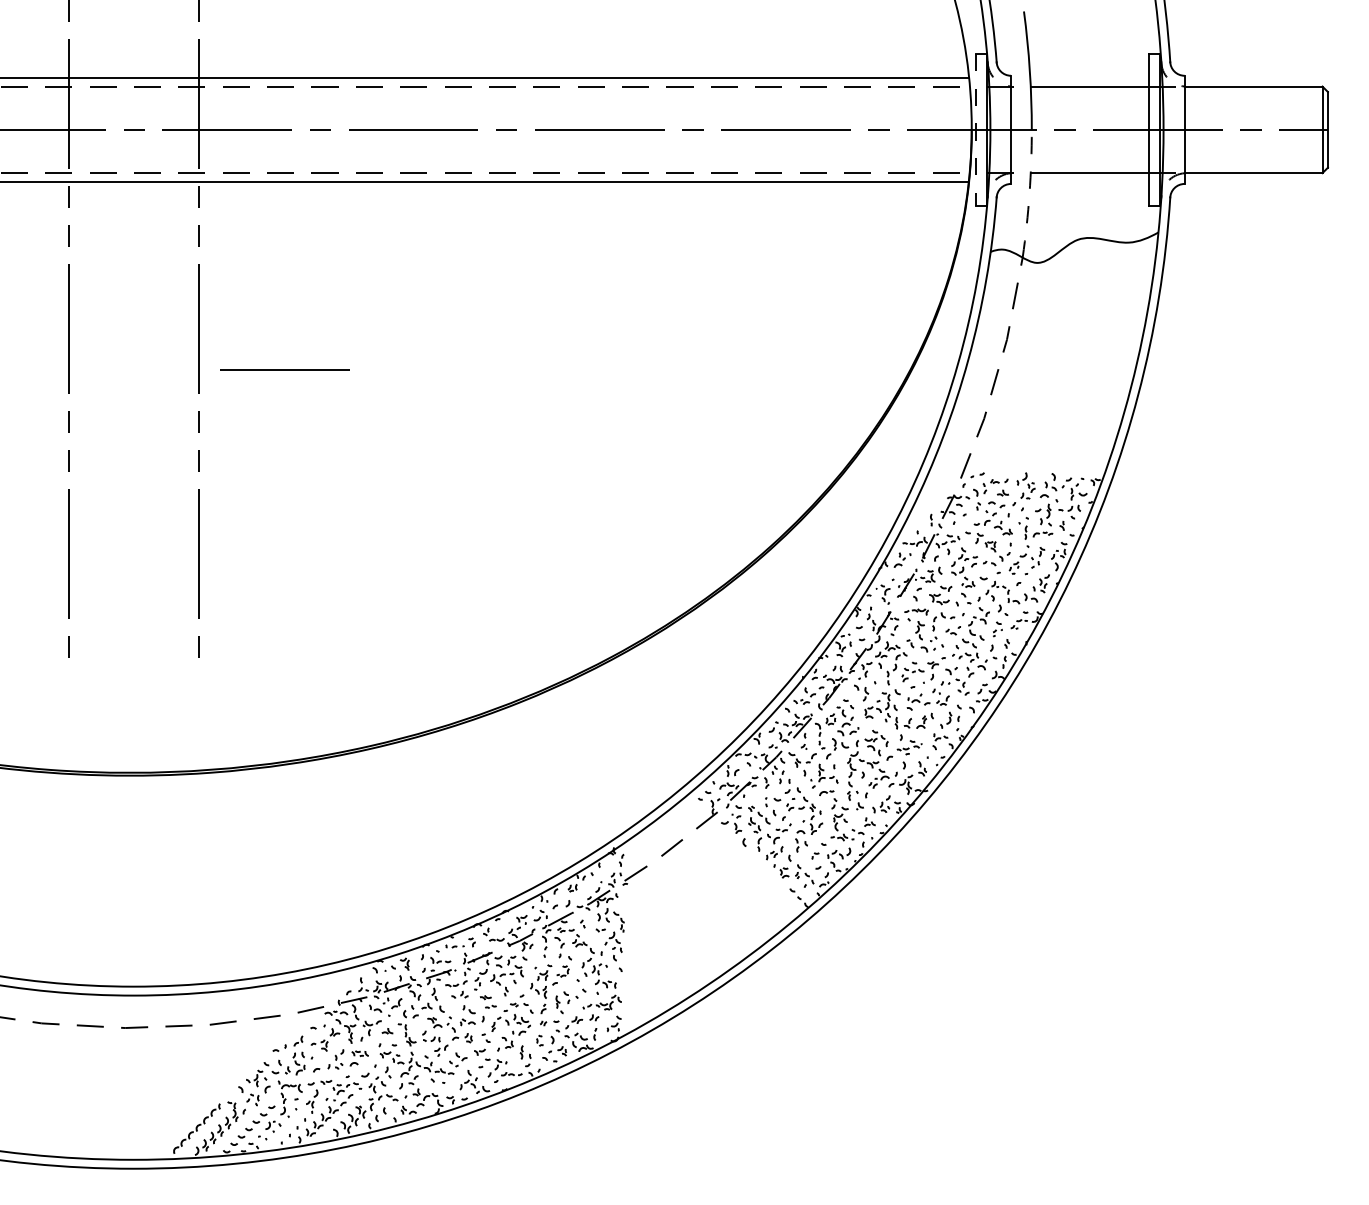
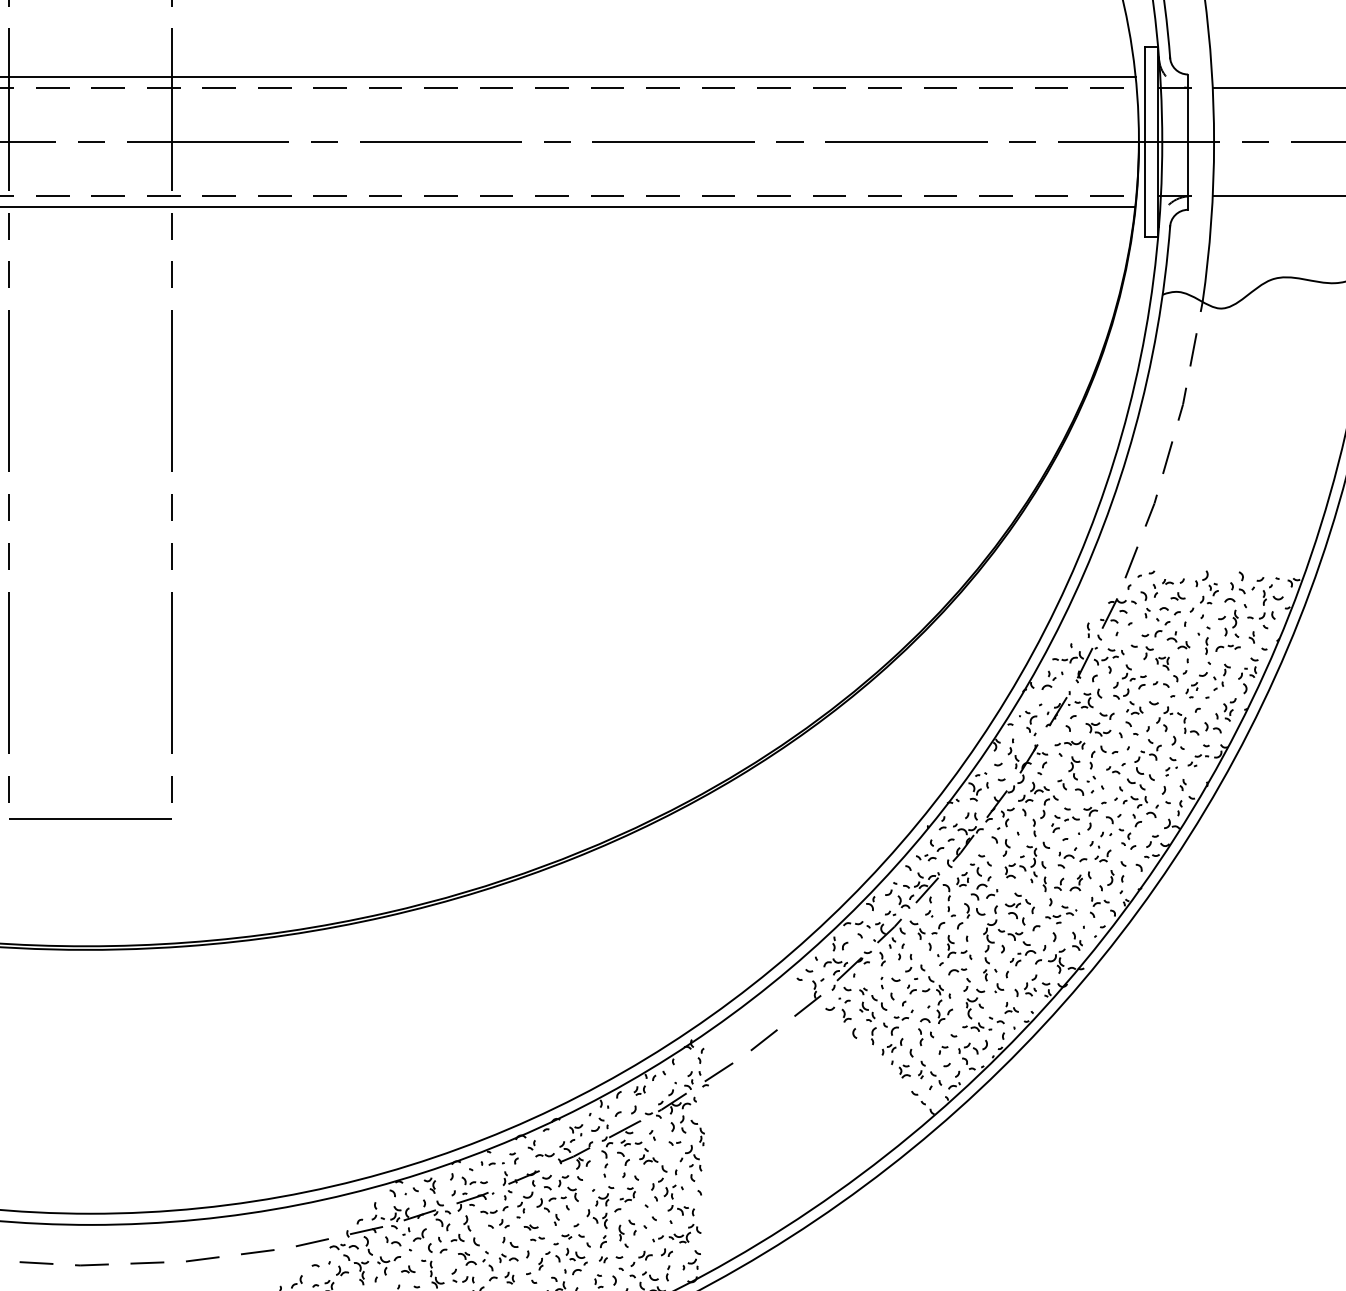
line: (976, 129) -> (1144, 141), dashed -> solid
arc: (1029, 193) -> (1211, 221), dashed -> solid
line: (284, 369) -> (90, 818), moved

